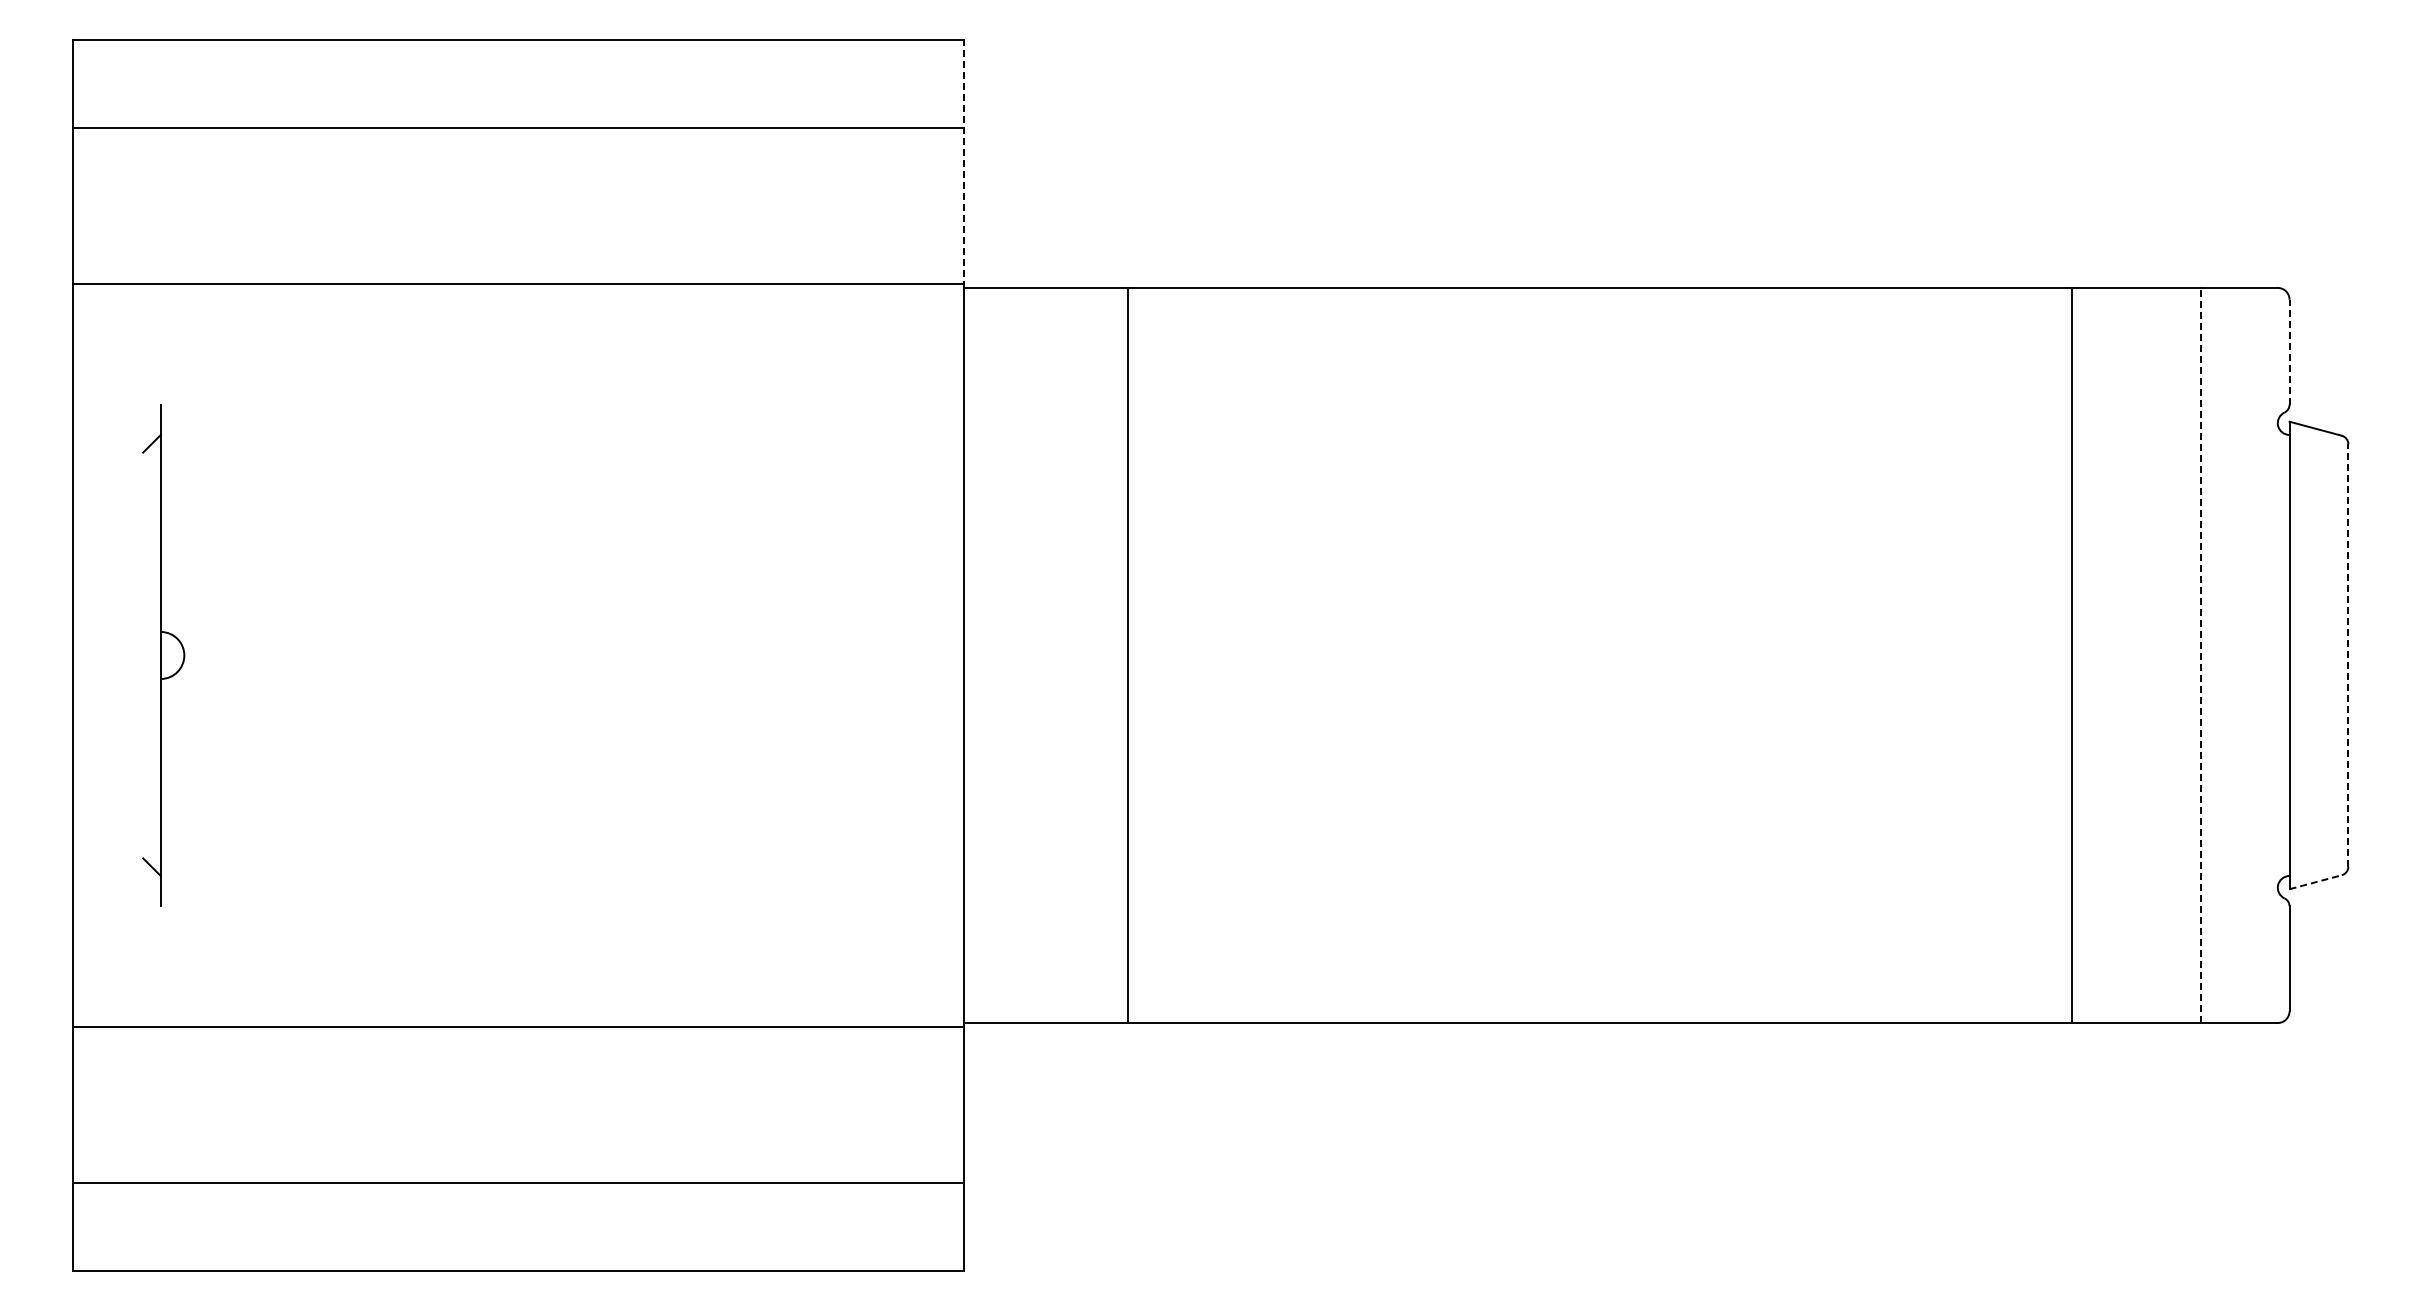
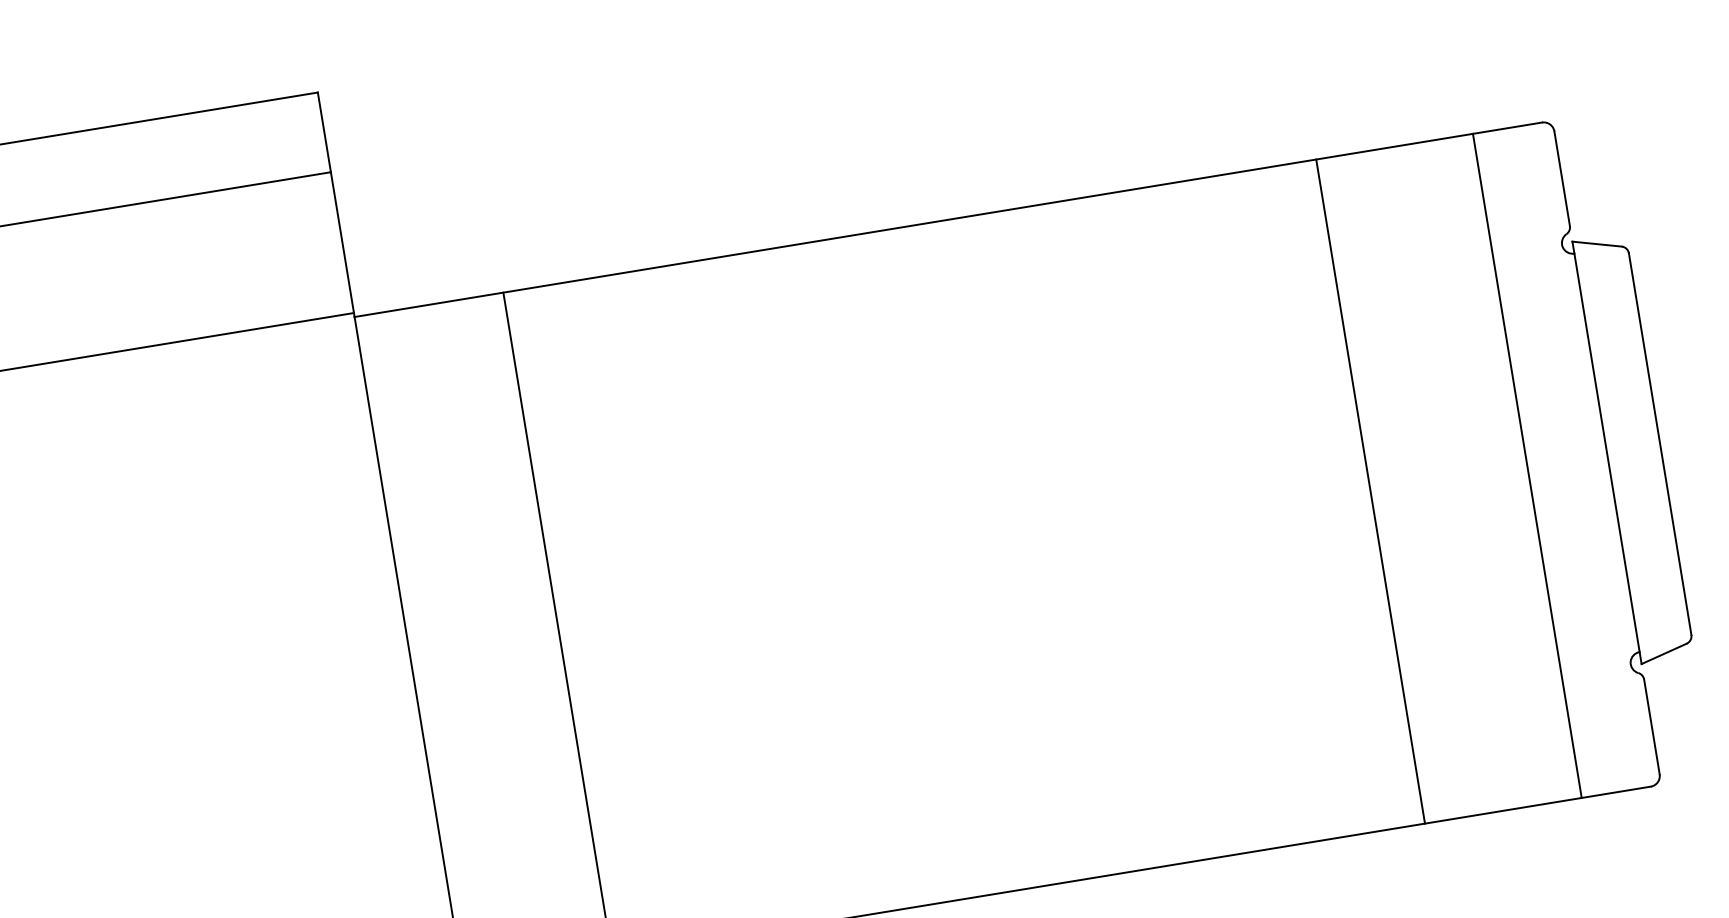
line: (963, 163) -> (336, 204), dashed -> solid
line: (2289, 351) -> (1562, 178), dashed -> solid
line: (2071, 655) -> (1370, 491), moved
line: (2201, 655) -> (1527, 465), dashed -> solid
line: (2348, 655) -> (1660, 444), dashed -> solid
line: (2316, 882) -> (1664, 653), dashed -> solid

